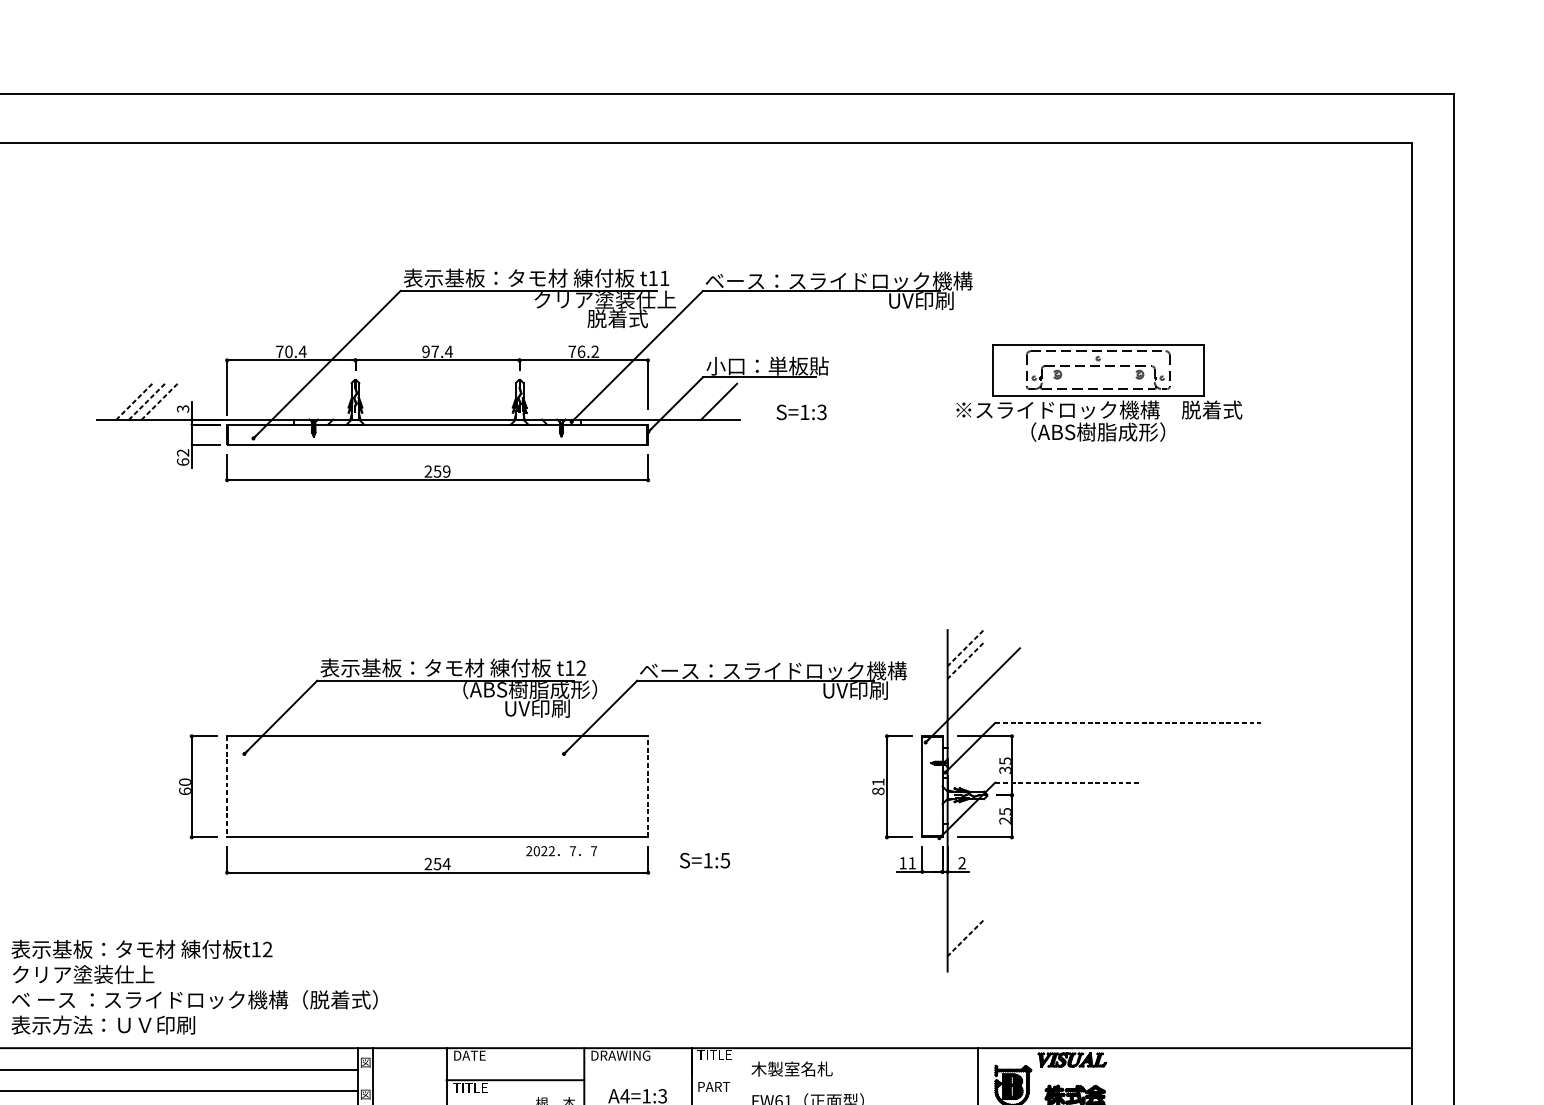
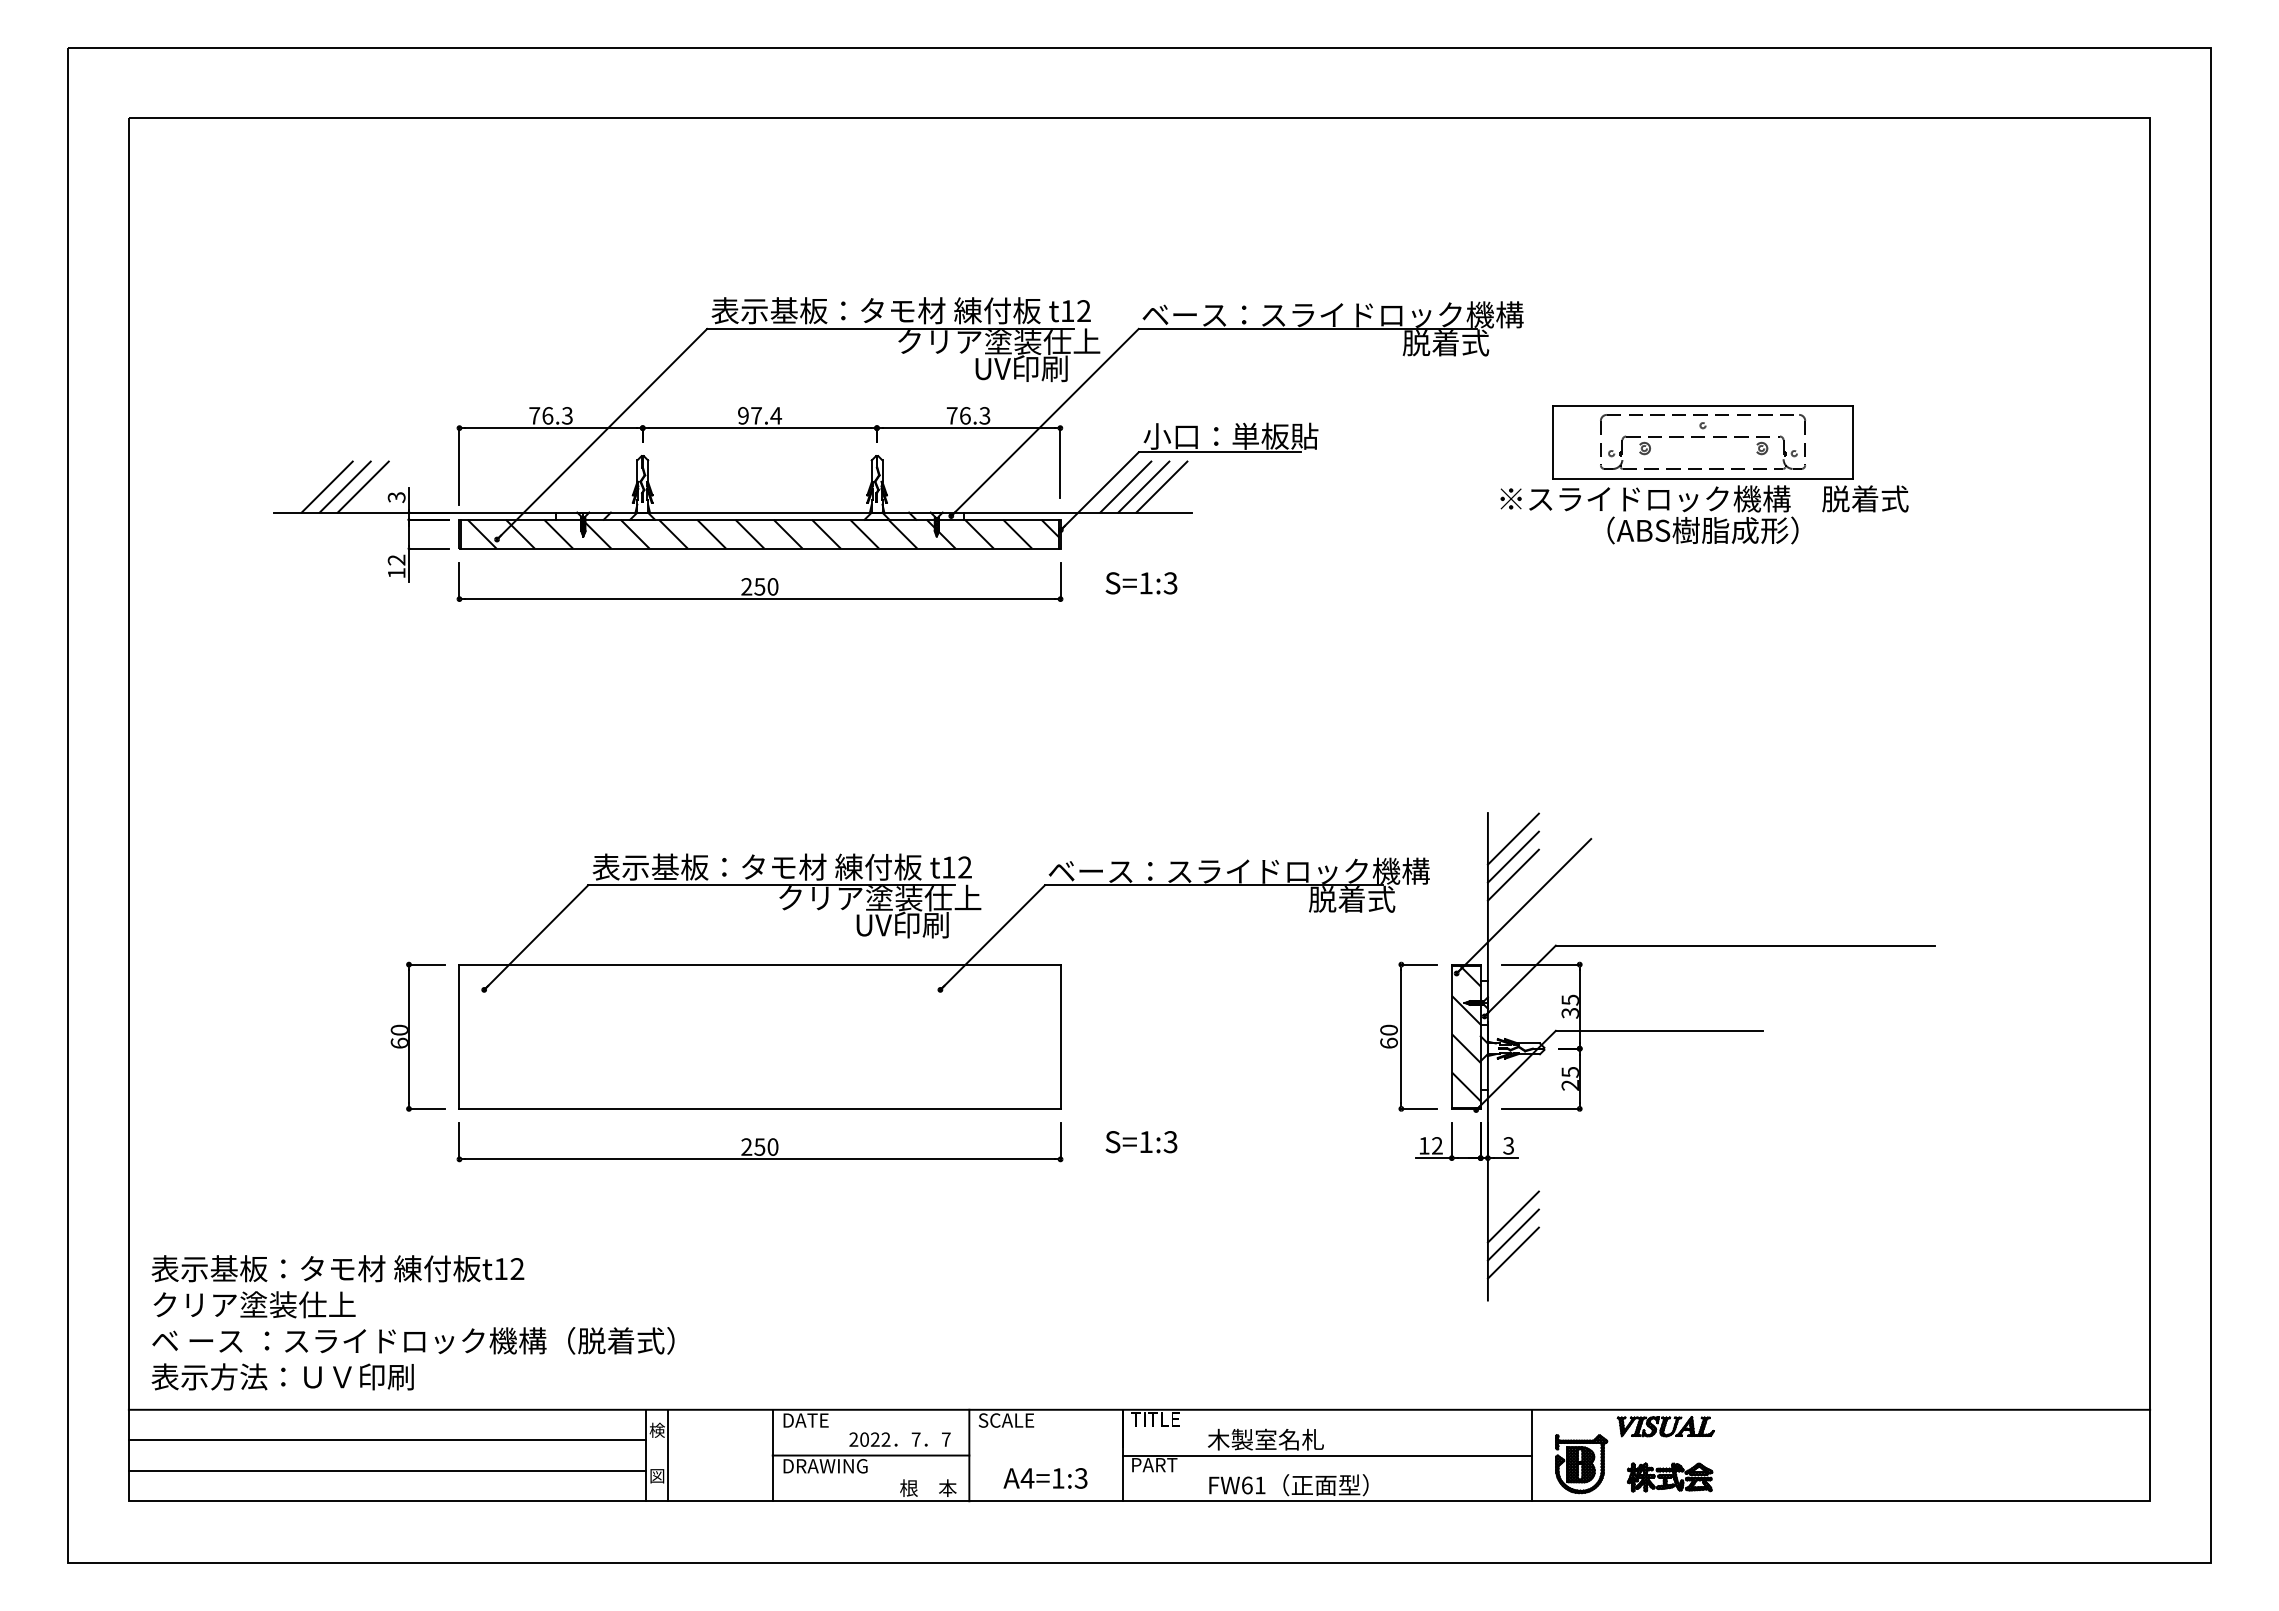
text: (664, 278) -> (1083, 310), t11 -> t12
text: (920, 300) -> (1449, 342), UV印刷 -> 脱着式
text: (620, 318) -> (1020, 368), 脱着式 -> UV印刷
text: (295, 351) -> (557, 415), 70.4 -> 76.3
text: (594, 351) -> (984, 415), 76.2 -> 76.3
line: (693, 401) -> (1125, 486), added
line: (706, 401) -> (1143, 486), added
line: (133, 402) -> (326, 487), dashed -> solid
line: (146, 402) -> (344, 487), dashed -> solid
line: (159, 402) -> (362, 487), dashed -> solid
text: (801, 412) -> (1141, 583), moved
hatch: (440, 434) -> (763, 533), added
text: (182, 461) -> (396, 572), 62 -> 12
text: (446, 471) -> (772, 586), 259 -> 250
line: (965, 648) -> (1513, 839), dashed -> solid
line: (965, 661) -> (1513, 857), dashed -> solid
line: (964, 673) -> (1512, 874), added
text: (524, 689) -> (883, 897), （ABS樹脂成形） -> クリア塗装仕上
text: (854, 689) -> (1355, 898), UV印刷 -> 脱着式
line: (1128, 722) -> (1745, 945), dashed -> solid
line: (1067, 782) -> (1659, 1030), dashed -> solid
hatch: (931, 784) -> (1465, 1033), added
line: (648, 786) -> (1060, 1036), dashed -> solid
text: (877, 786) -> (1388, 1036), 81 -> 60
line: (227, 787) -> (459, 1037), dashed -> solid
text: (561, 851) -> (899, 1439), moved
text: (725, 860) -> (1170, 1141), S=1:5 -> S=1:3
text: (446, 863) -> (772, 1146), 254 -> 250
text: (912, 863) -> (1437, 1145), 11 -> 12
text: (962, 863) -> (1508, 1145), 2 -> 3
line: (964, 912) -> (1512, 1216), added
line: (964, 925) -> (1512, 1234), added
line: (965, 938) -> (1513, 1253), dashed -> solid
text: (620, 1055) -> (1020, 1420), DRAWING -> SCALE
text: (365, 1061) -> (656, 1429), 図 -> 検
line: (834, 1080) -> (1326, 1455), added
text: (482, 1087) -> (824, 1466), TITLE -> DRAWING

